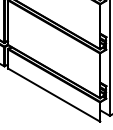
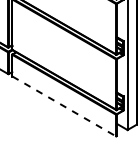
line: (54, 95) -> (64, 106), solid -> dashed

